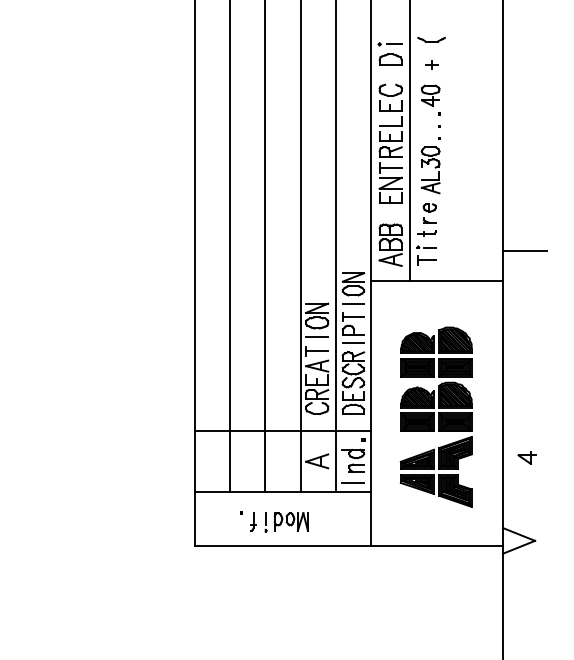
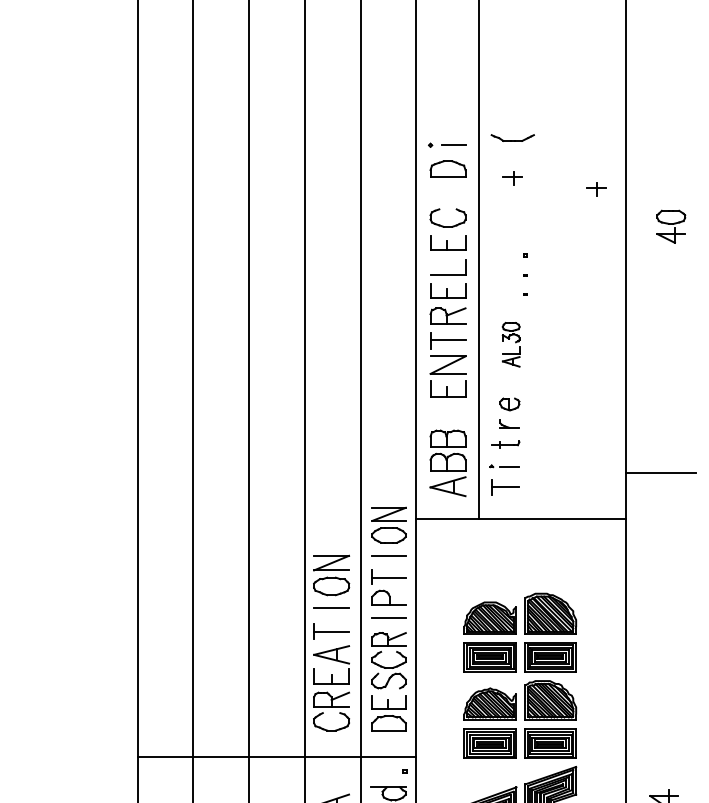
part: (484, 71) -> (596, 188), added
part: (430, 95) -> (670, 226), moved
part: (430, 170) -> (511, 345), size x0.6

